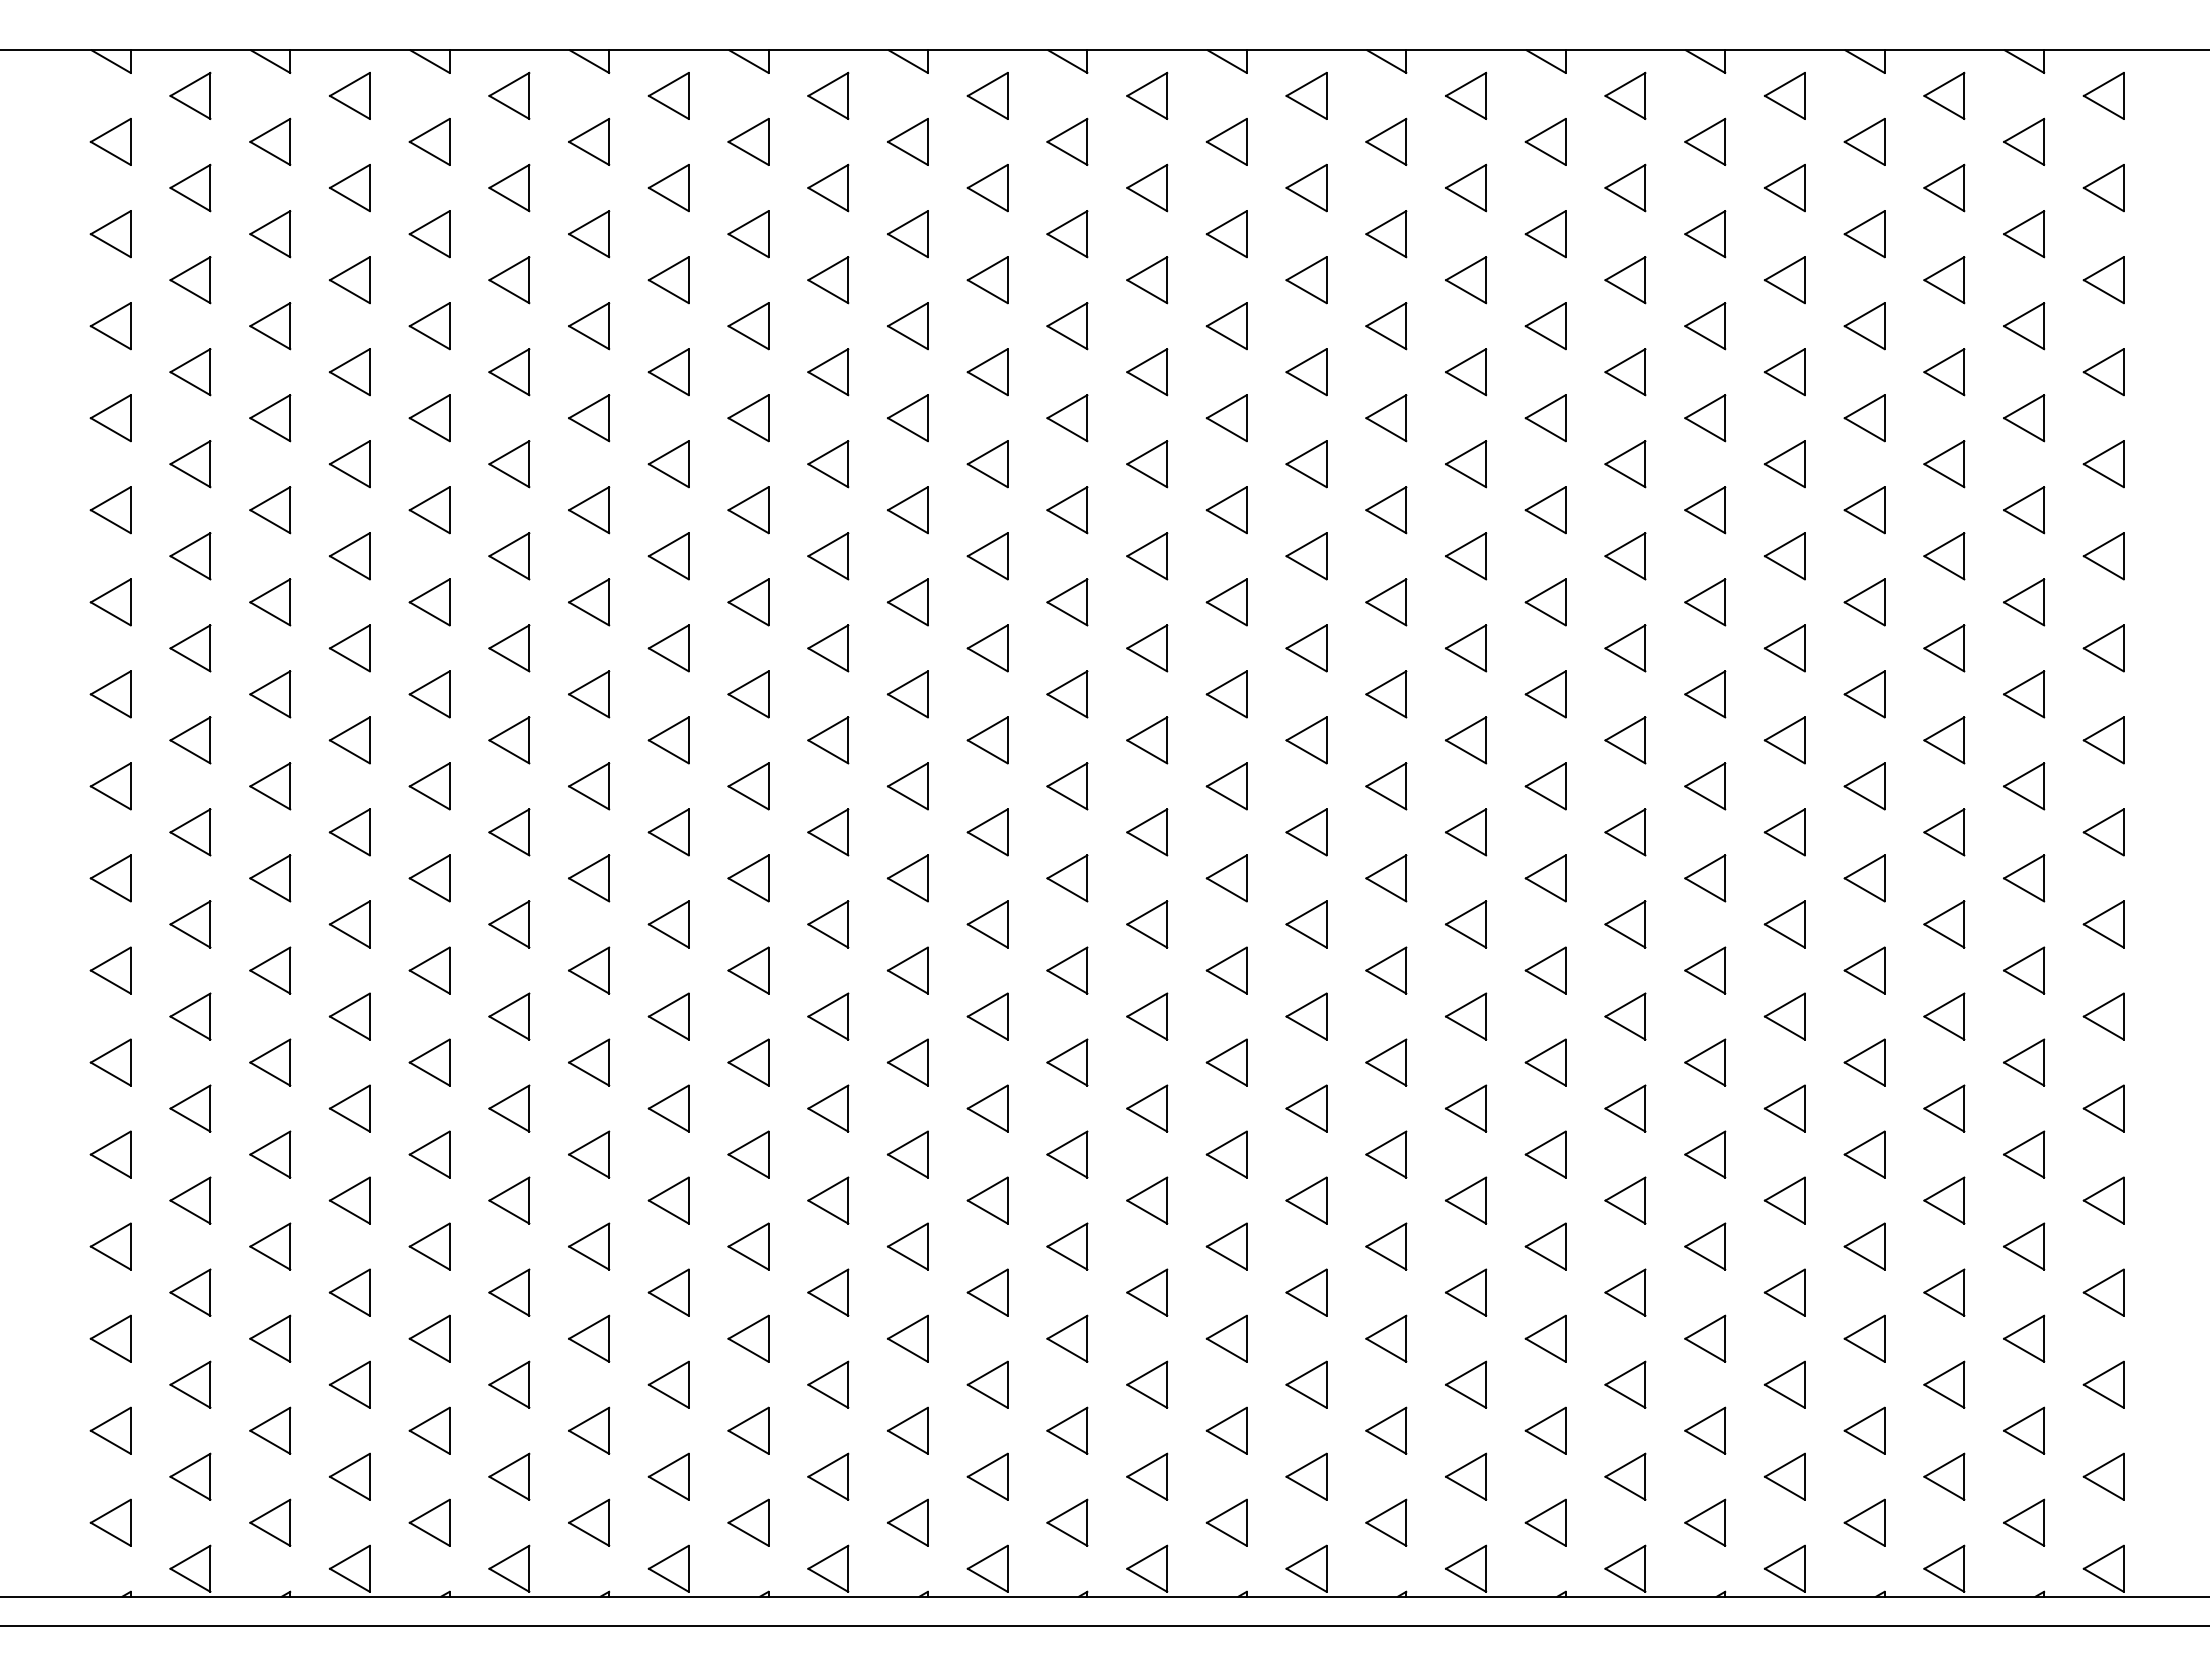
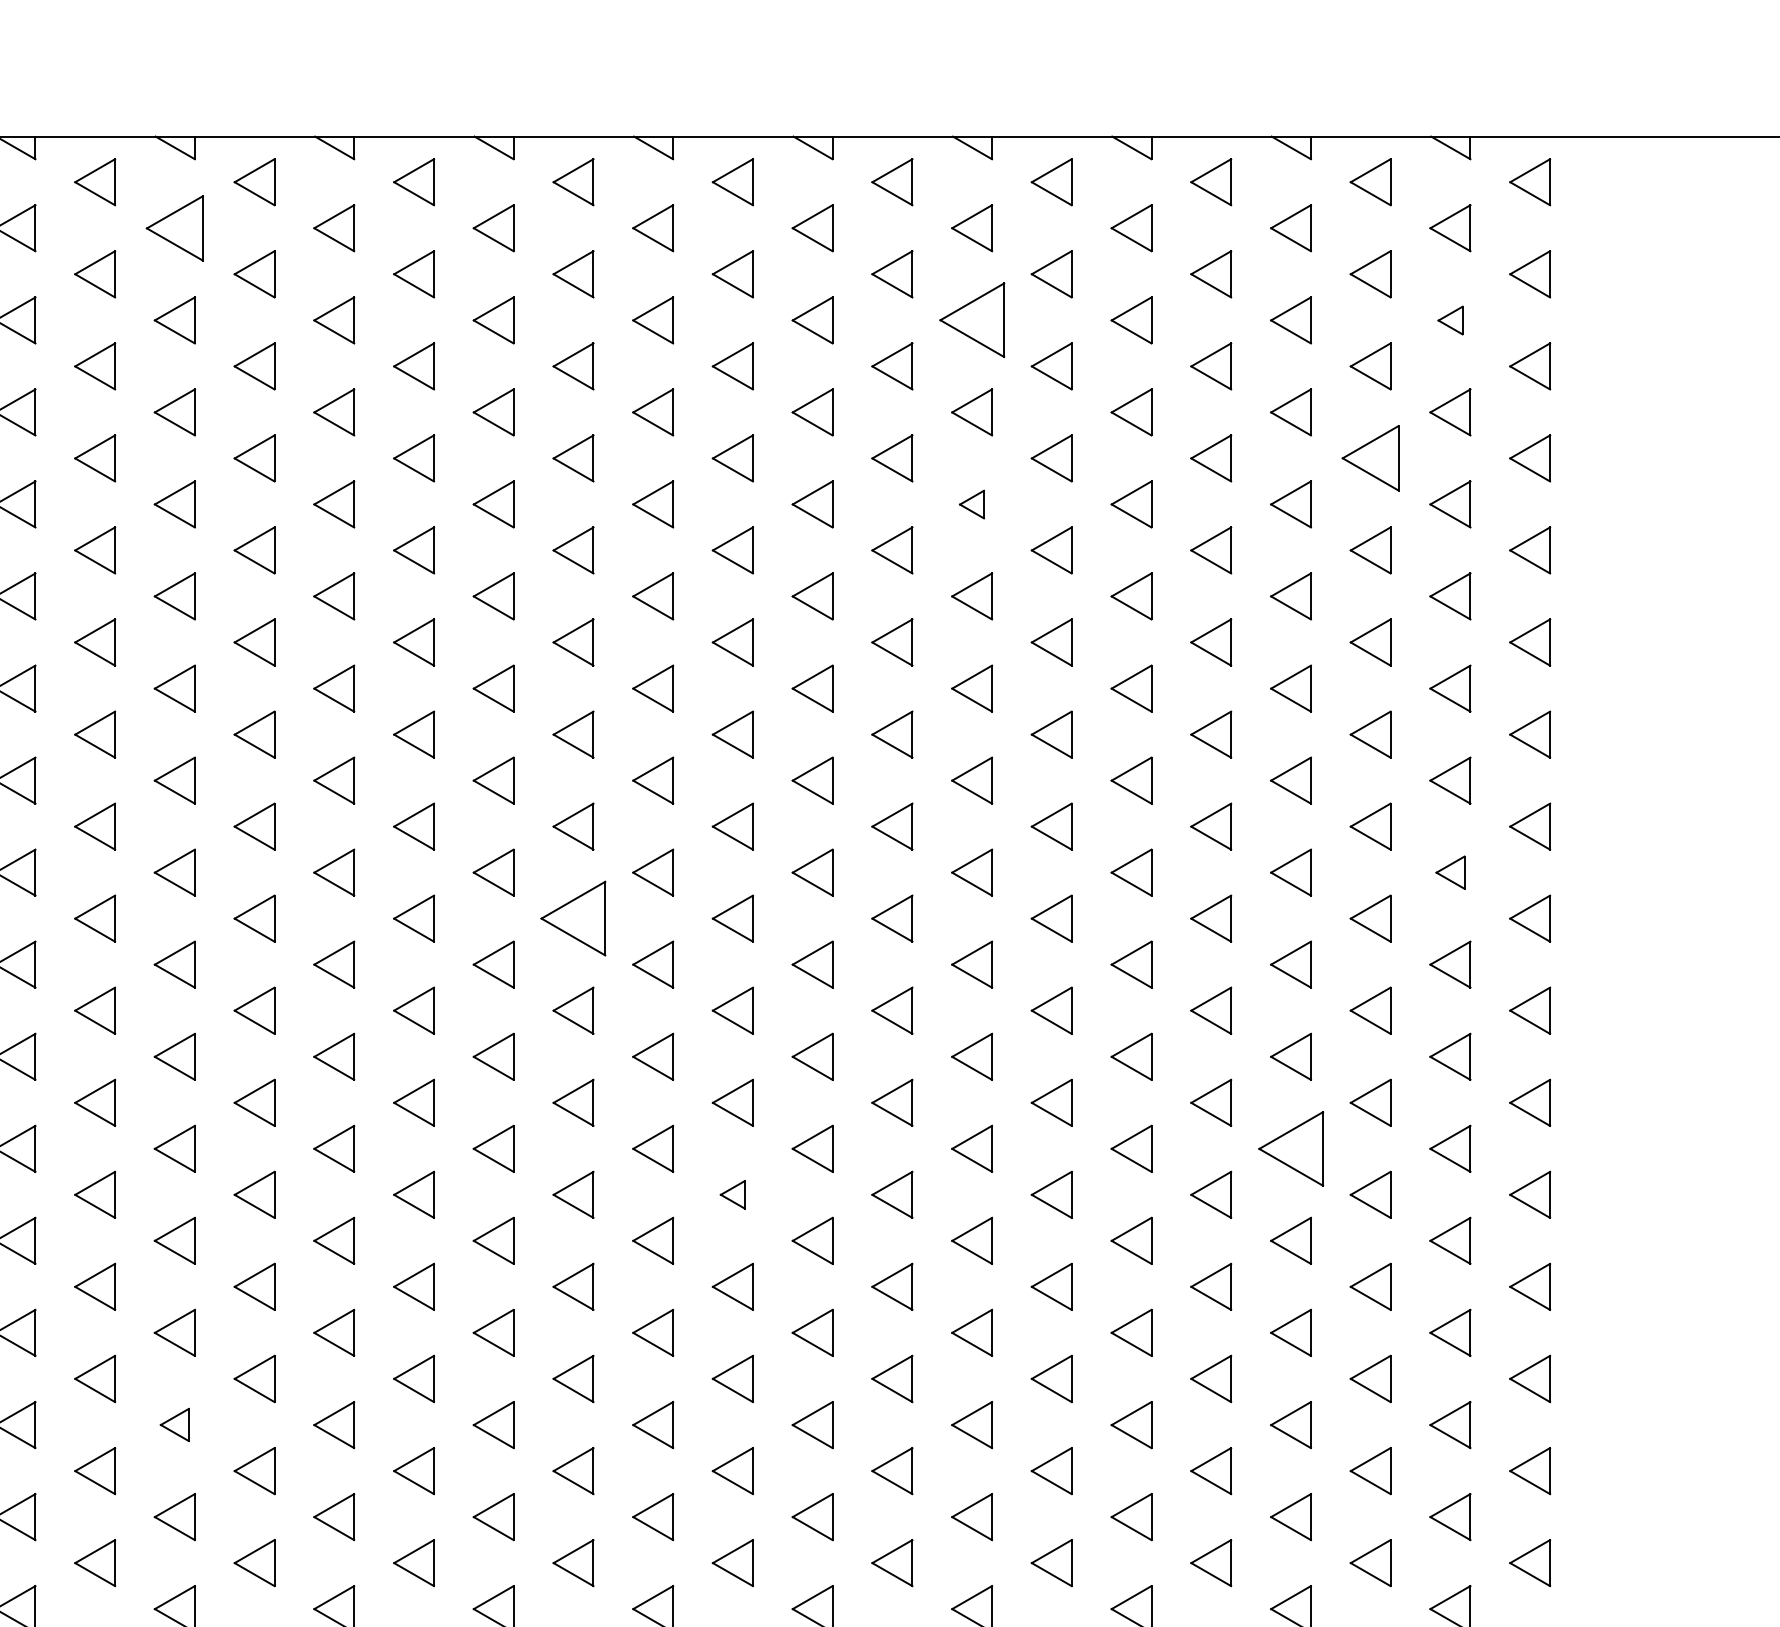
part: (748, 141) -> (174, 227), size x1.4
part: (1545, 234) -> (971, 320), size x1.6
part: (2024, 234) -> (1450, 320), size x0.6
part: (1944, 372) -> (1370, 458), size x1.4
part: (1545, 418) -> (971, 504), size x0.6
part: (2024, 786) -> (1450, 872), size x0.7
part: (1147, 832) -> (573, 918), size x1.6
part: (1864, 1062) -> (1290, 1148), size x1.6
part: (1306, 1108) -> (732, 1194), size x0.6
part: (748, 1338) -> (174, 1424), size x0.7

